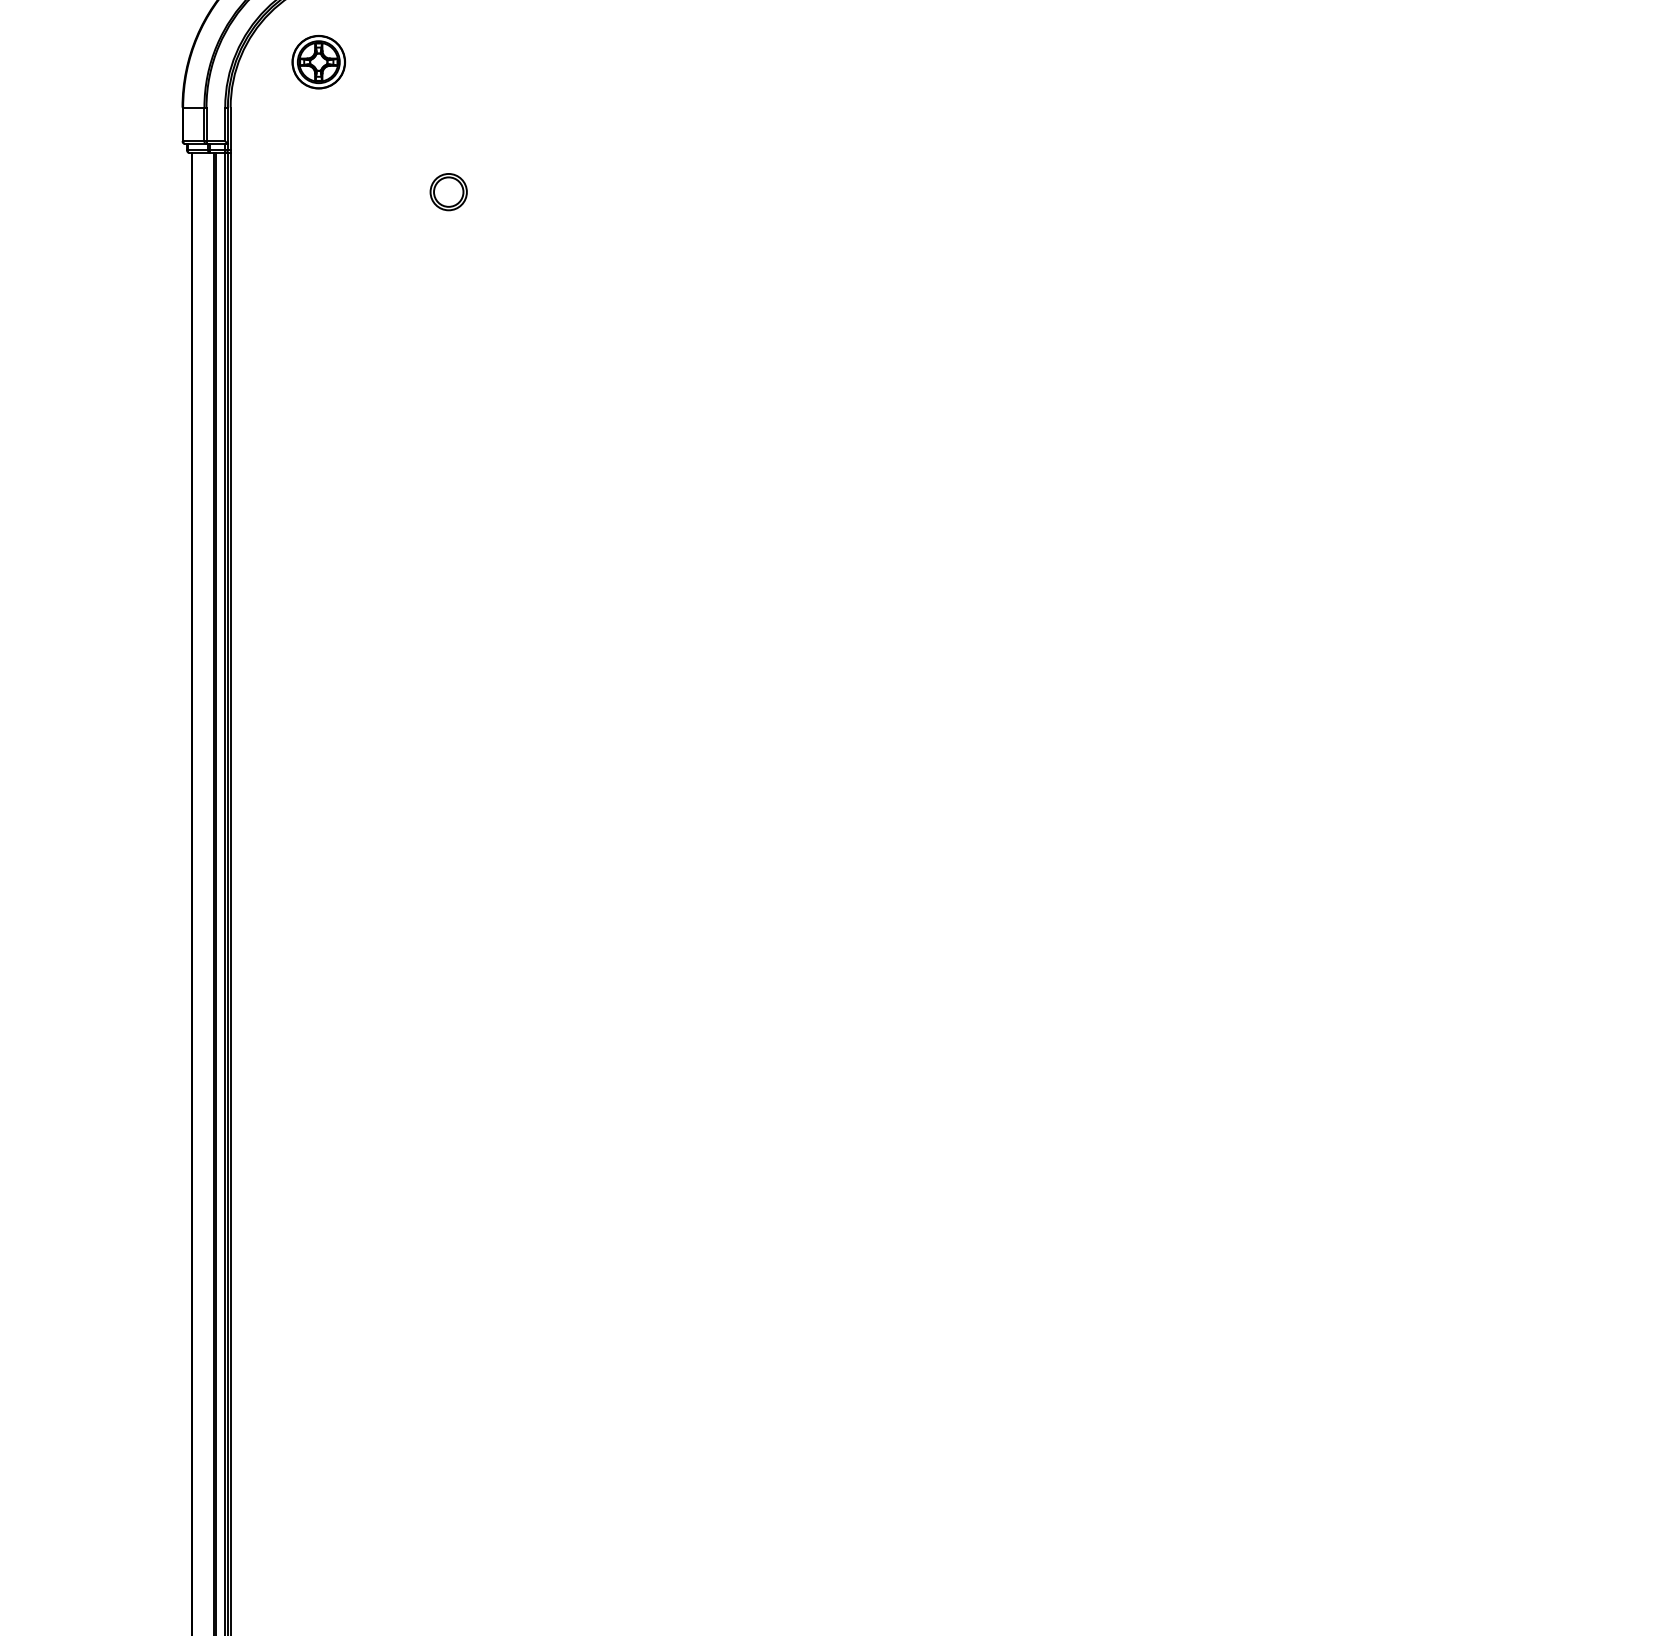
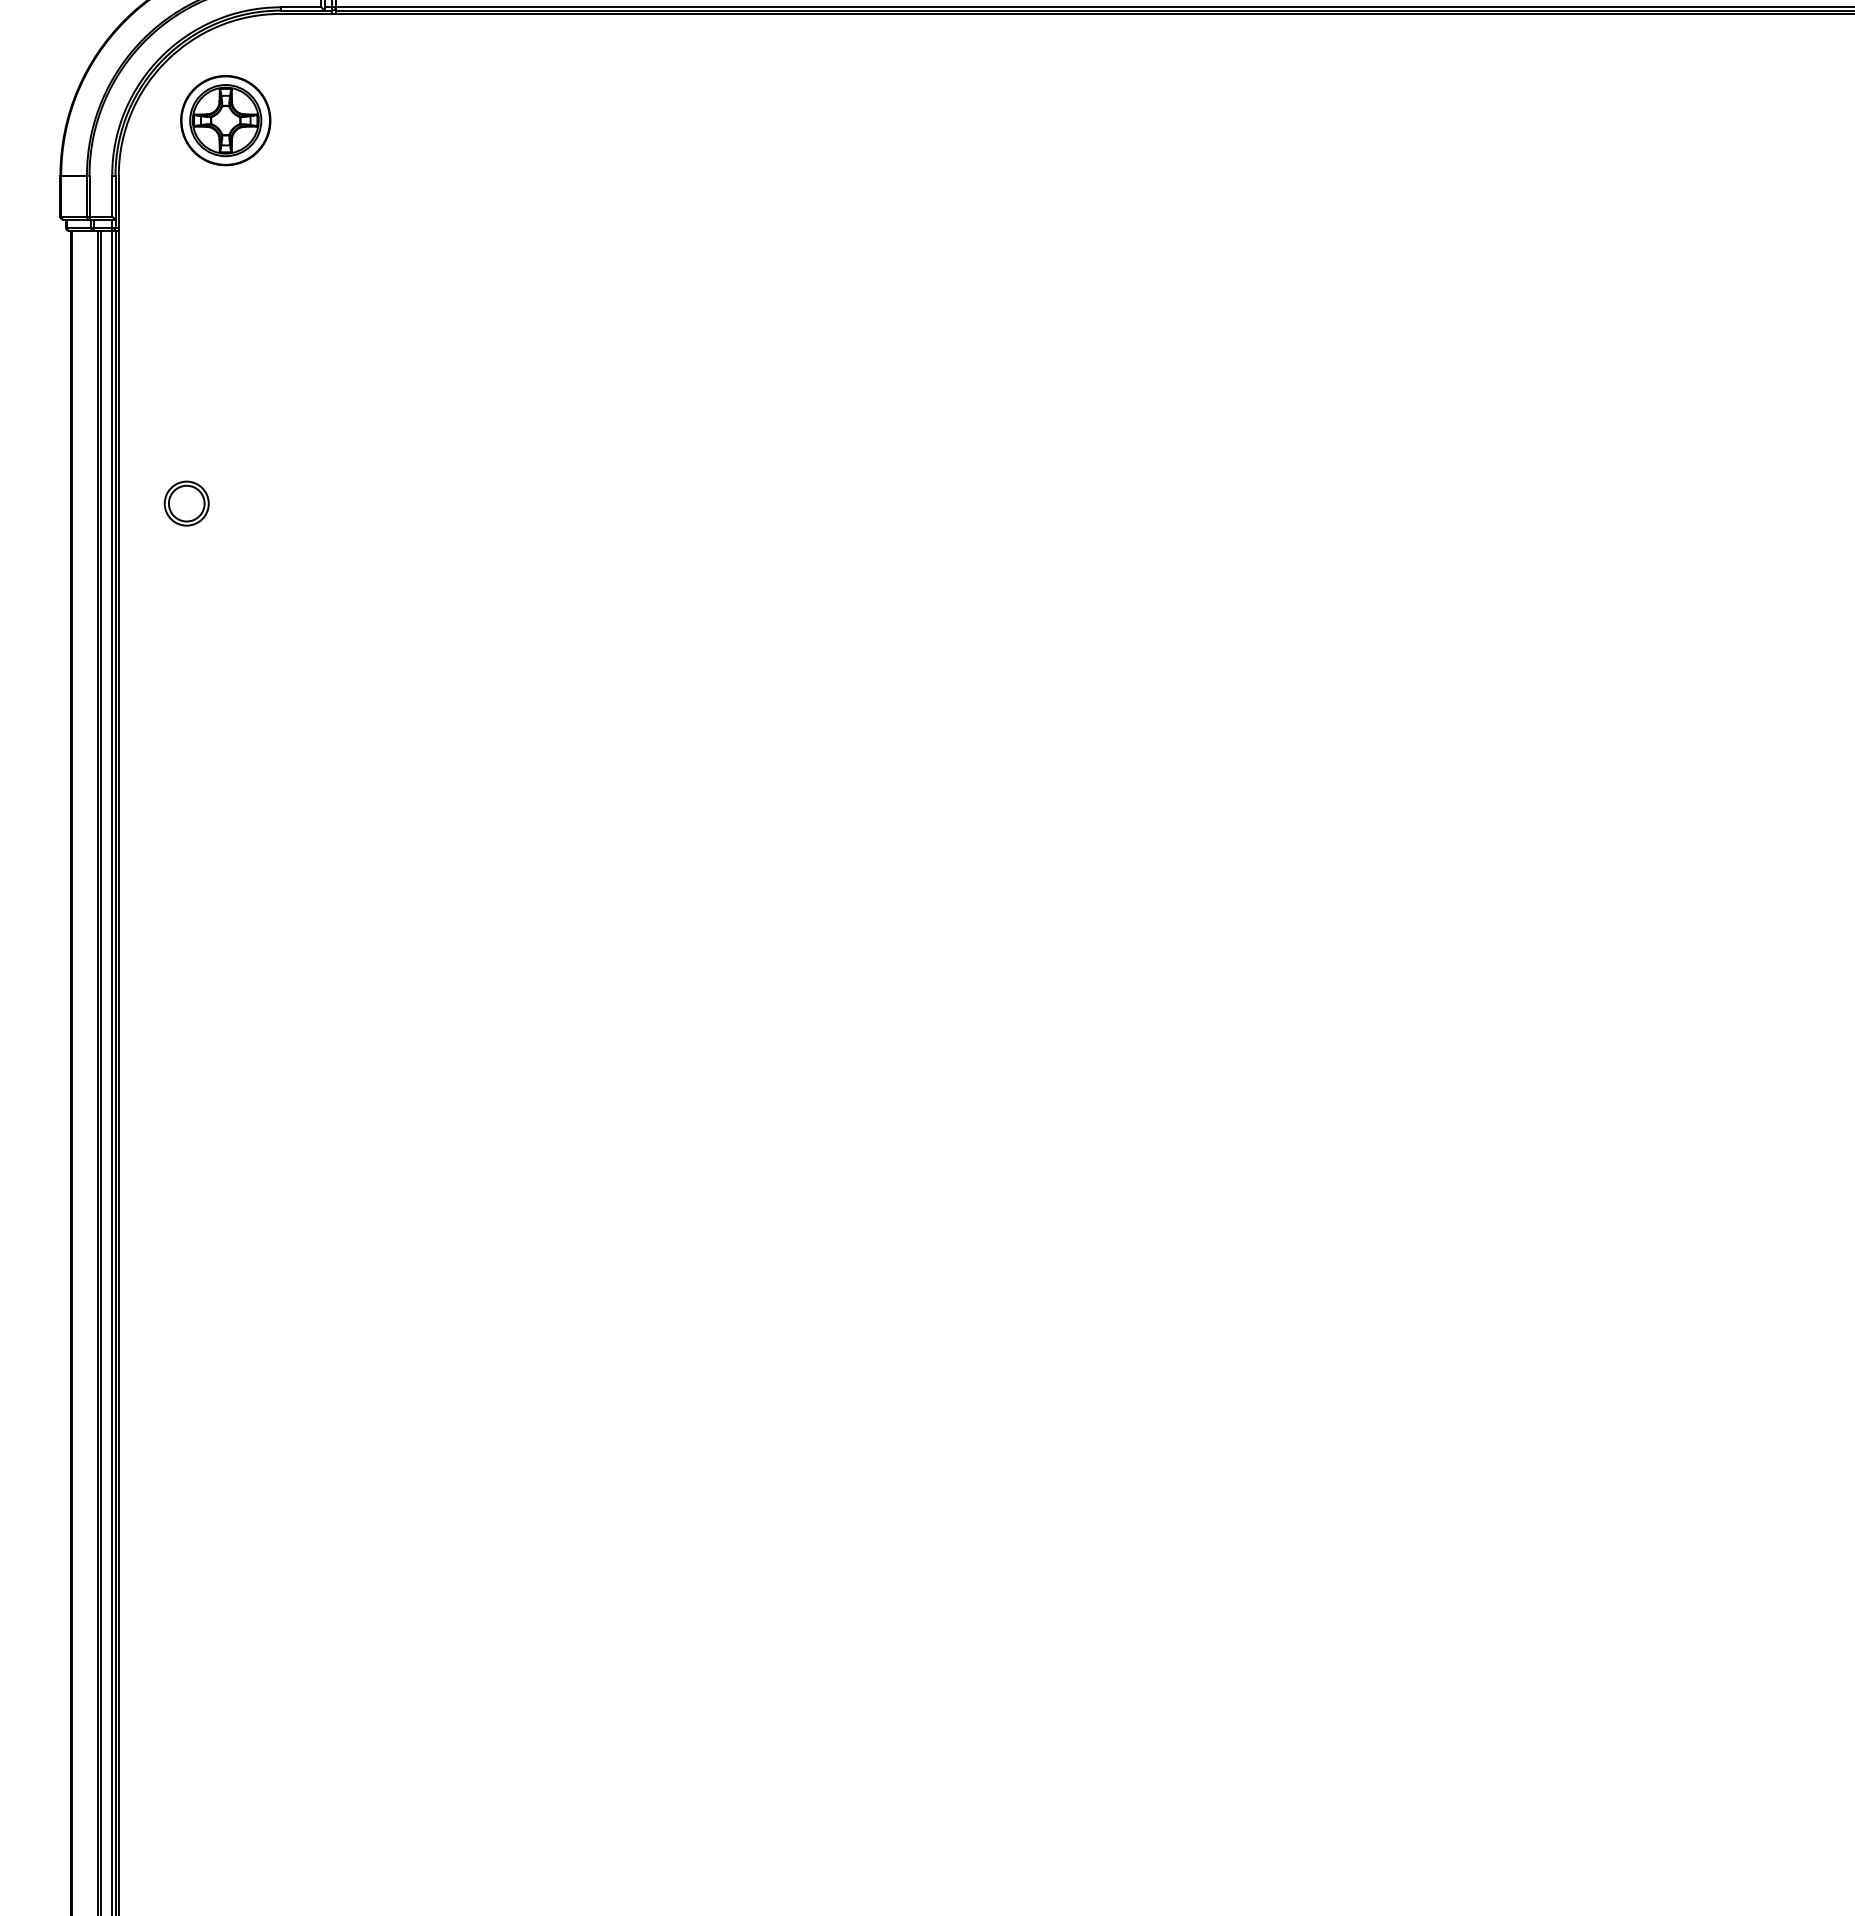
part: (318, 62) -> (225, 121), size x1.4
part: (448, 192) -> (186, 504), moved

